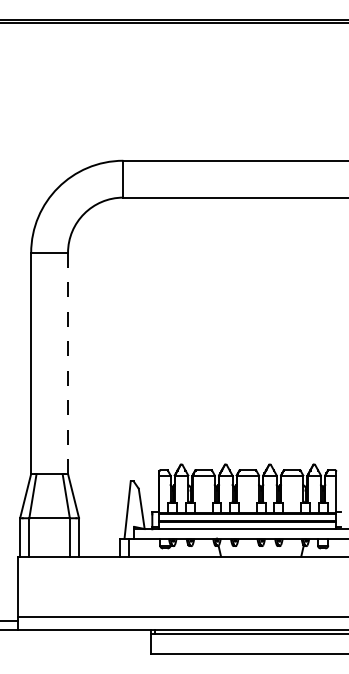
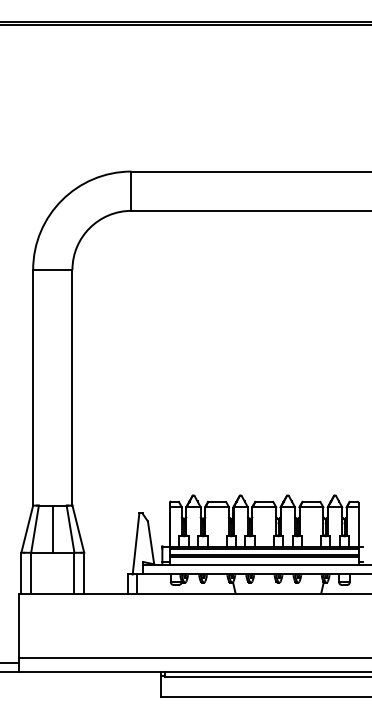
line: (68, 363) -> (72, 387), dashed -> solid
line: (49, 495) -> (52, 528), added

